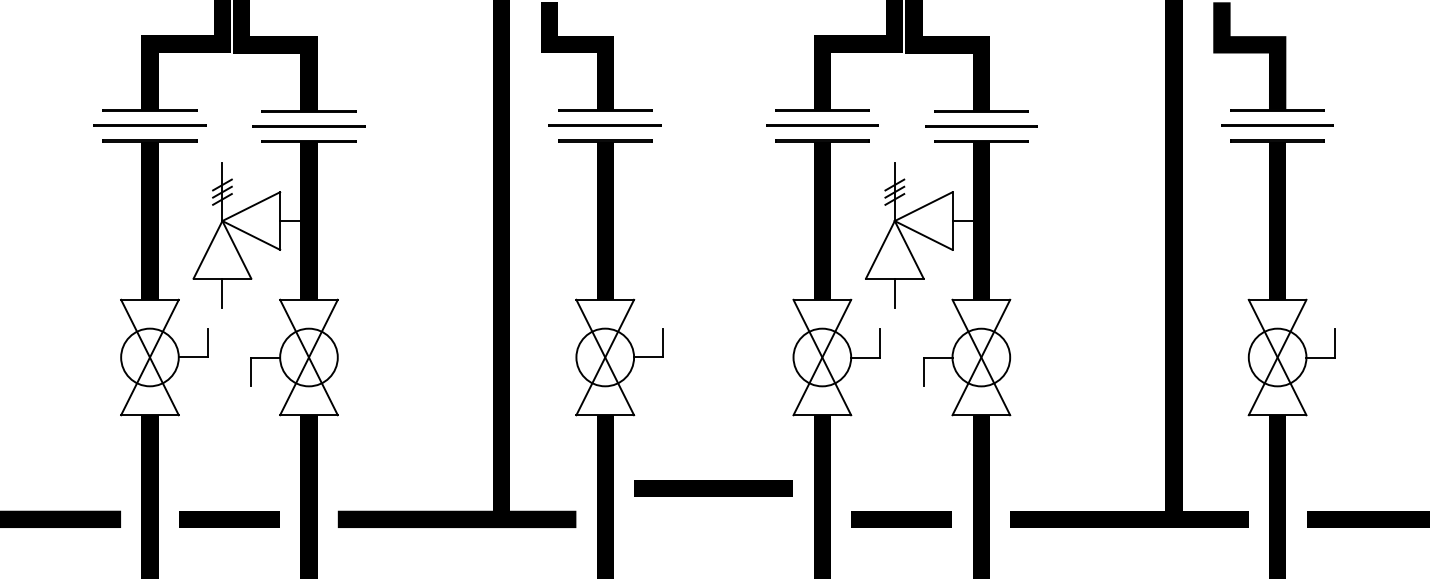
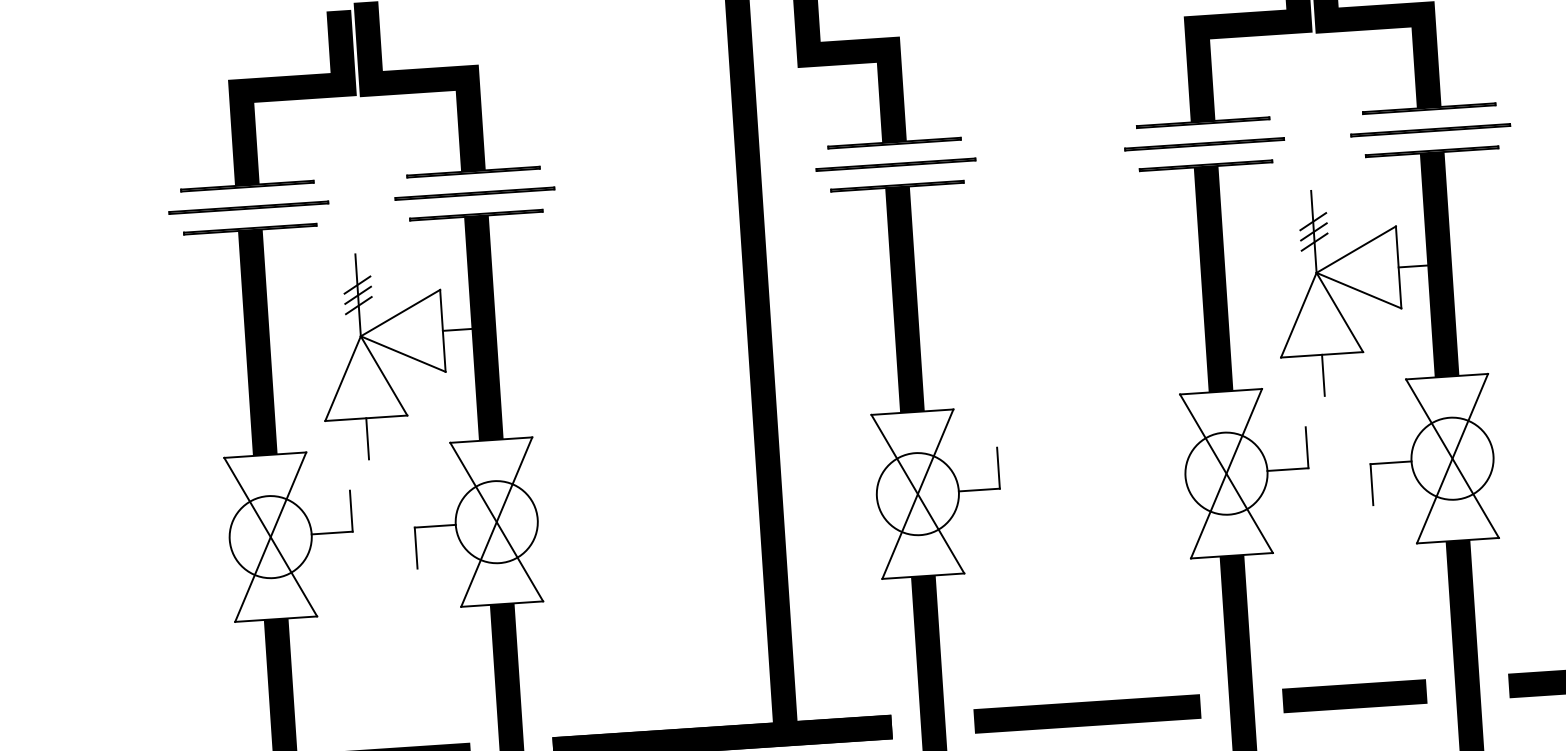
line: (713, 488) -> (1087, 714), moved

